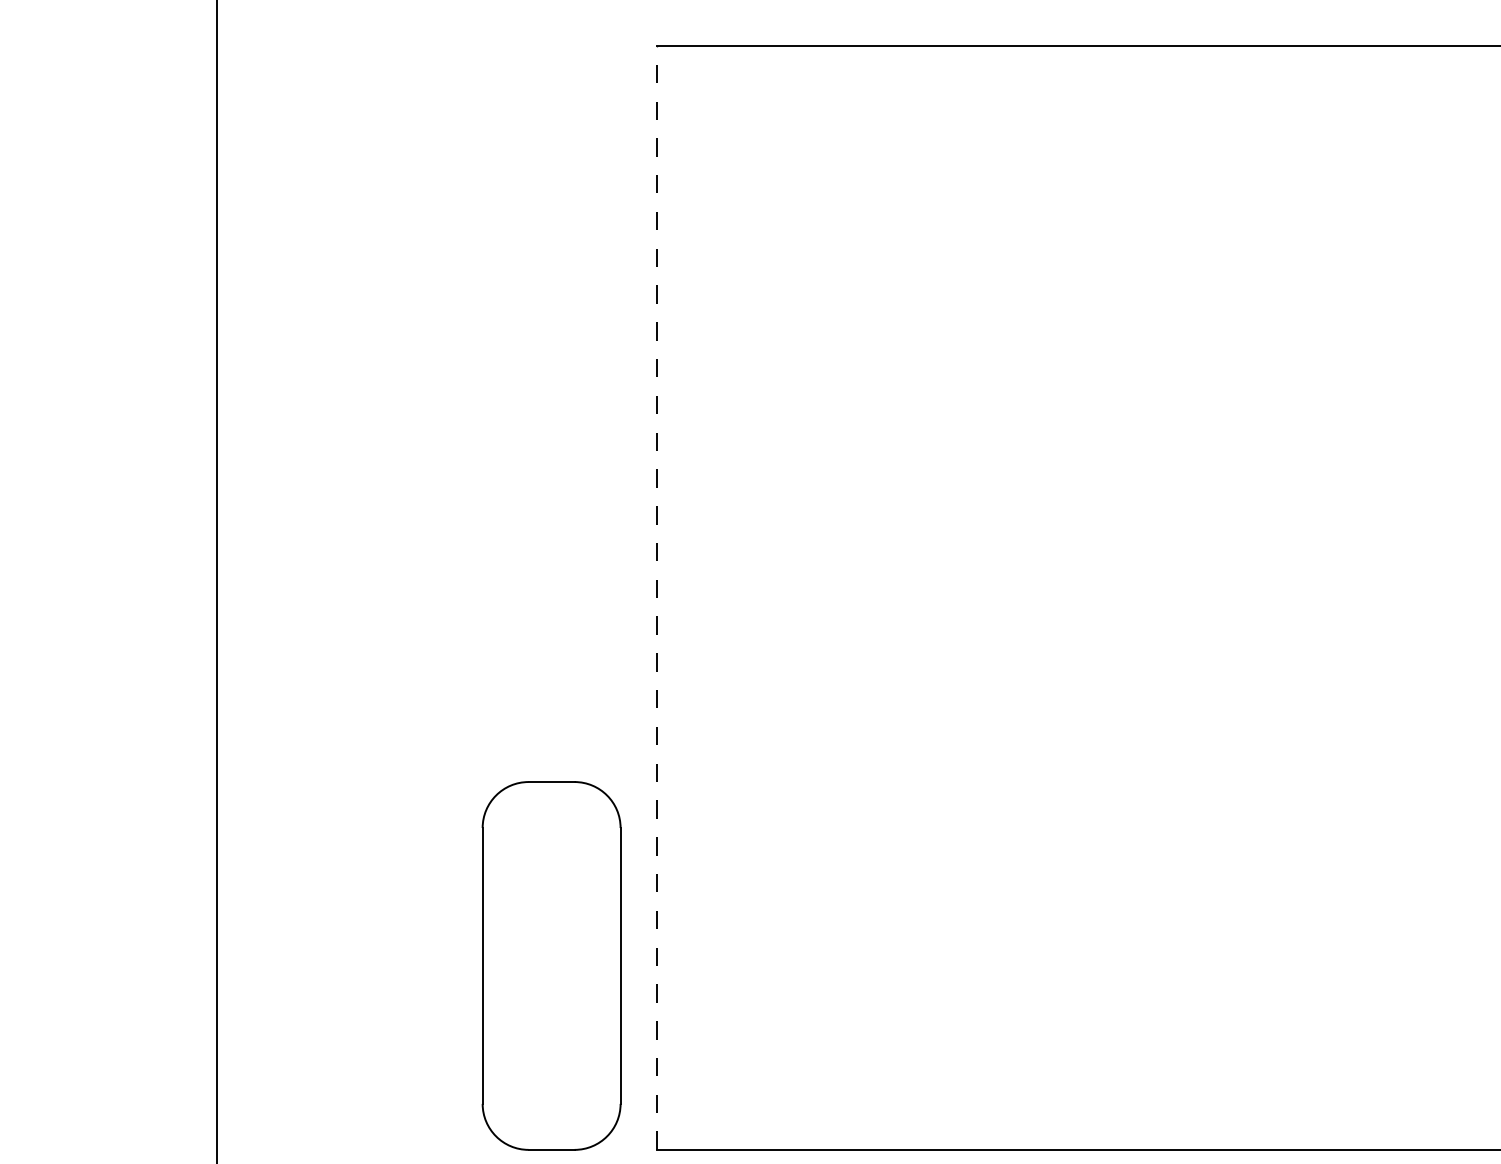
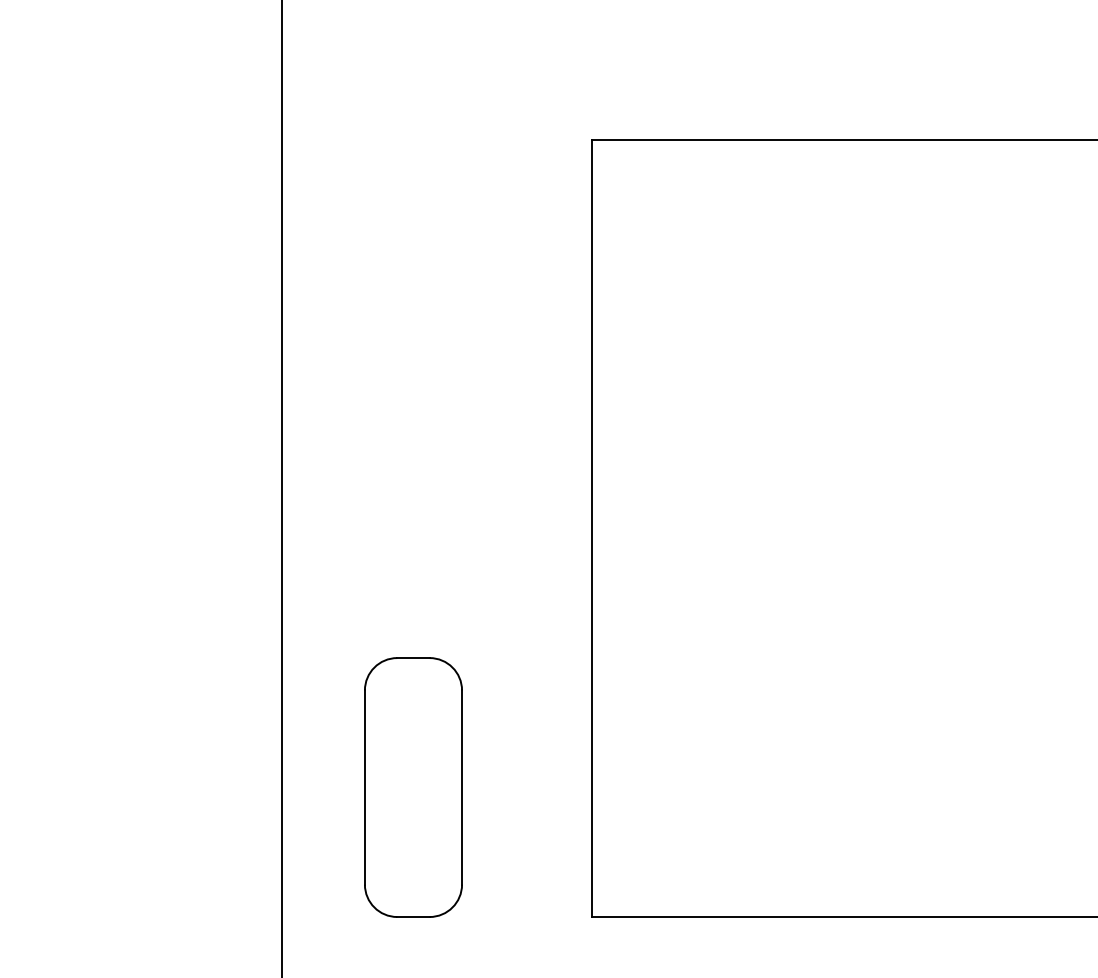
line: (656, 597) -> (591, 528), dashed -> solid
part: (551, 965) -> (413, 787), moved

